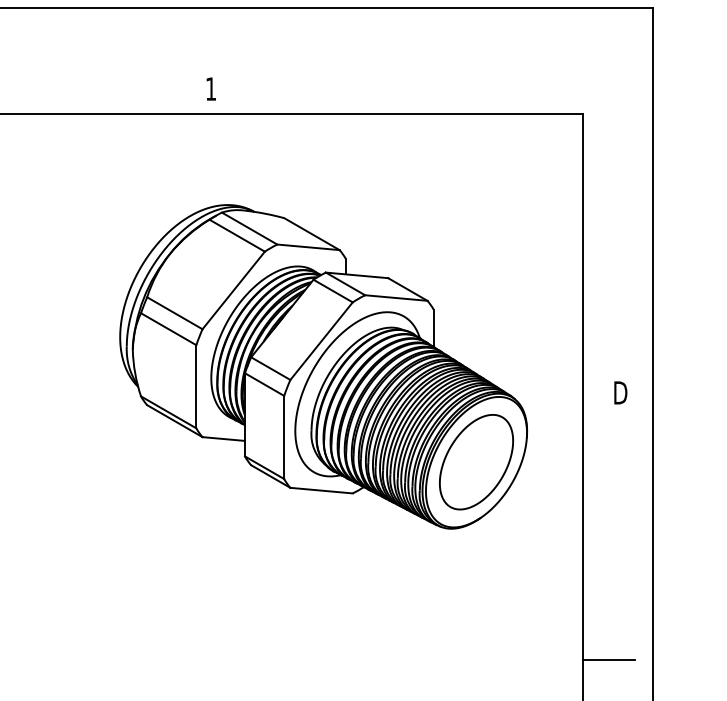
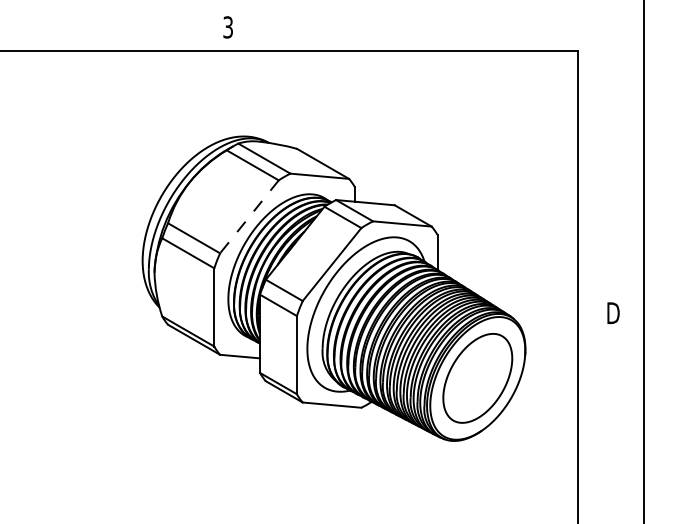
text: (211, 88) -> (228, 26), 1 -> 3
line: (233, 290) -> (249, 216), solid -> dashed

